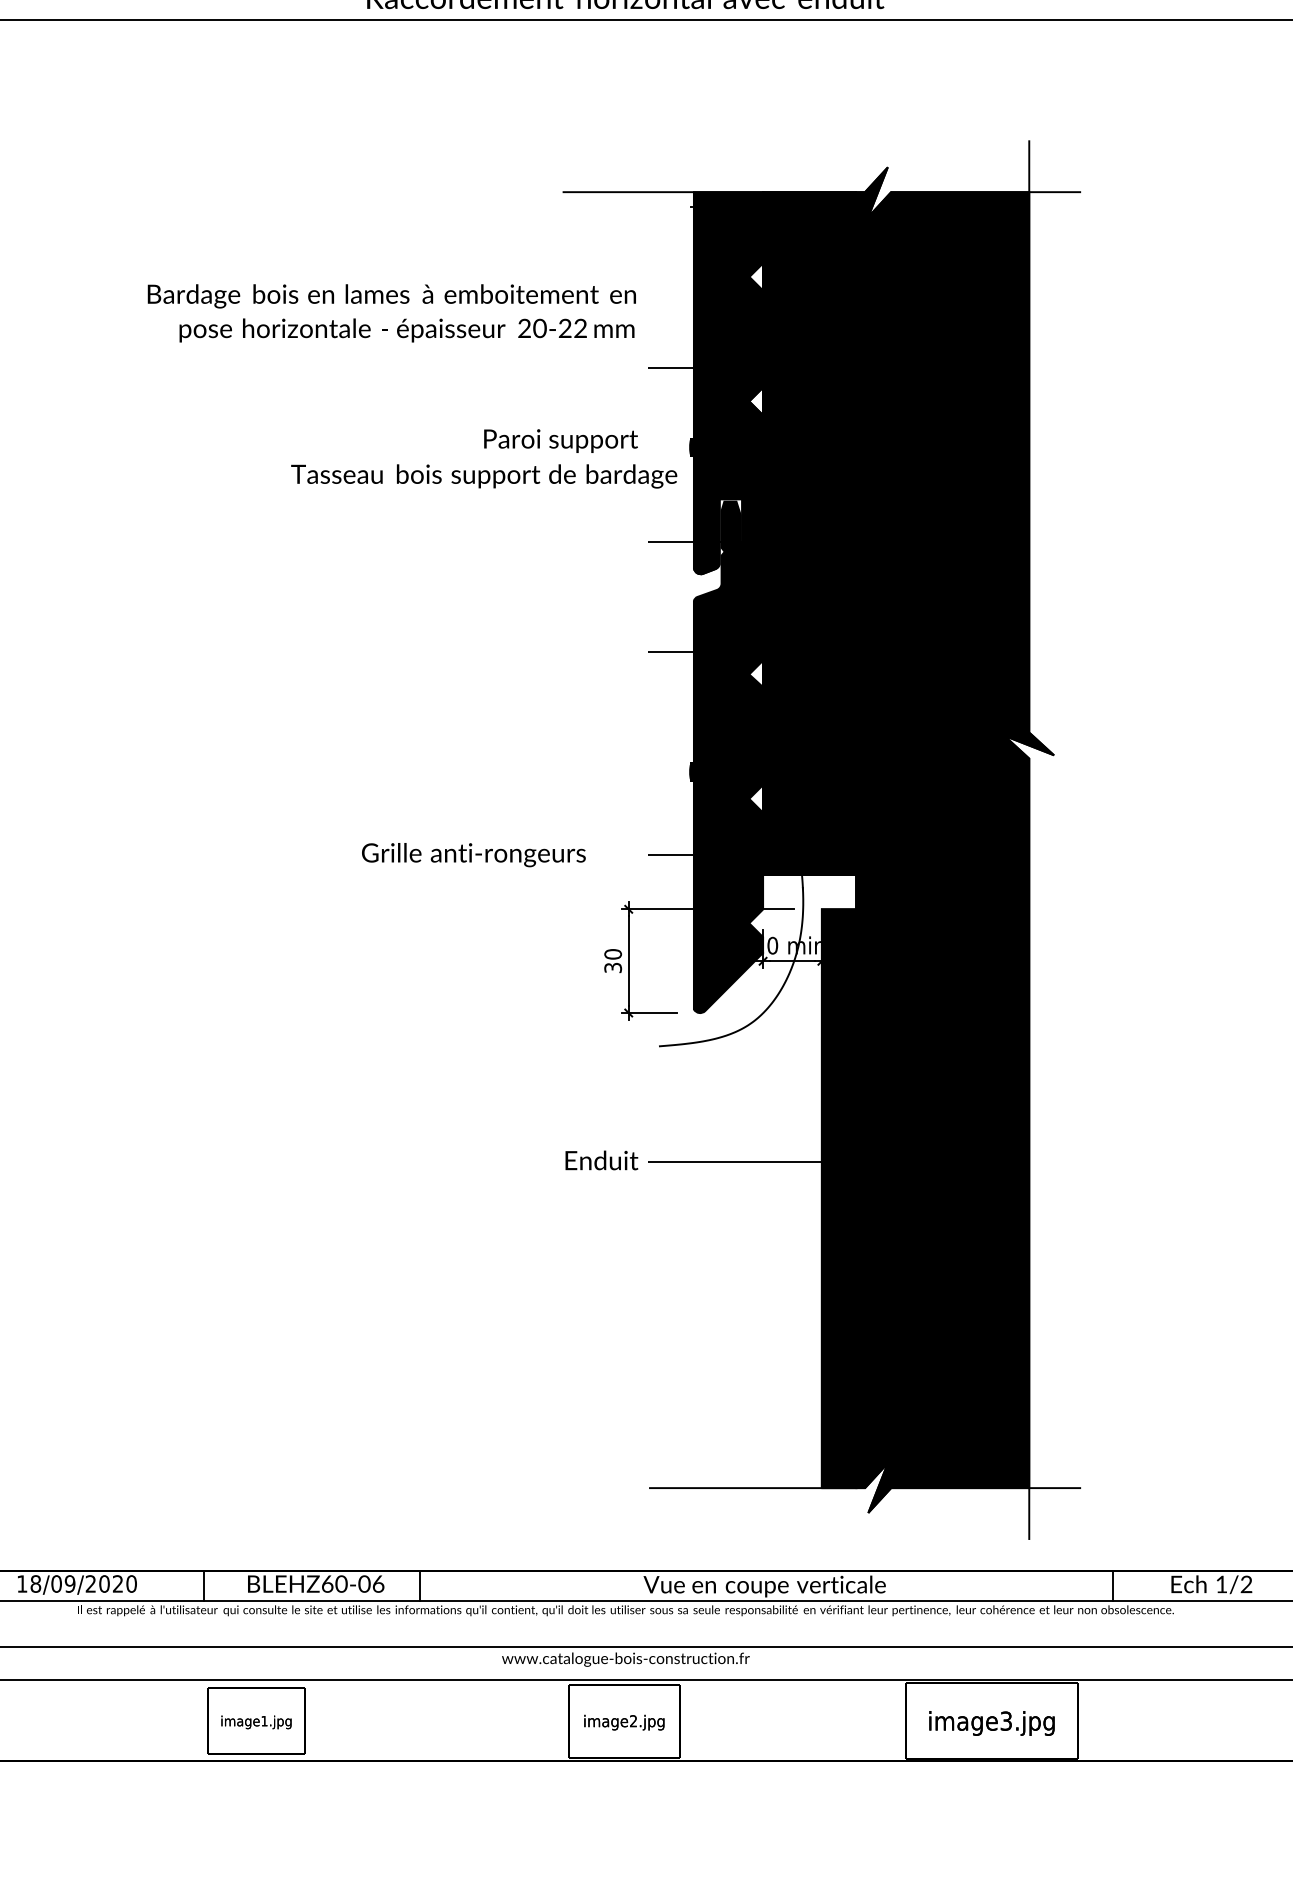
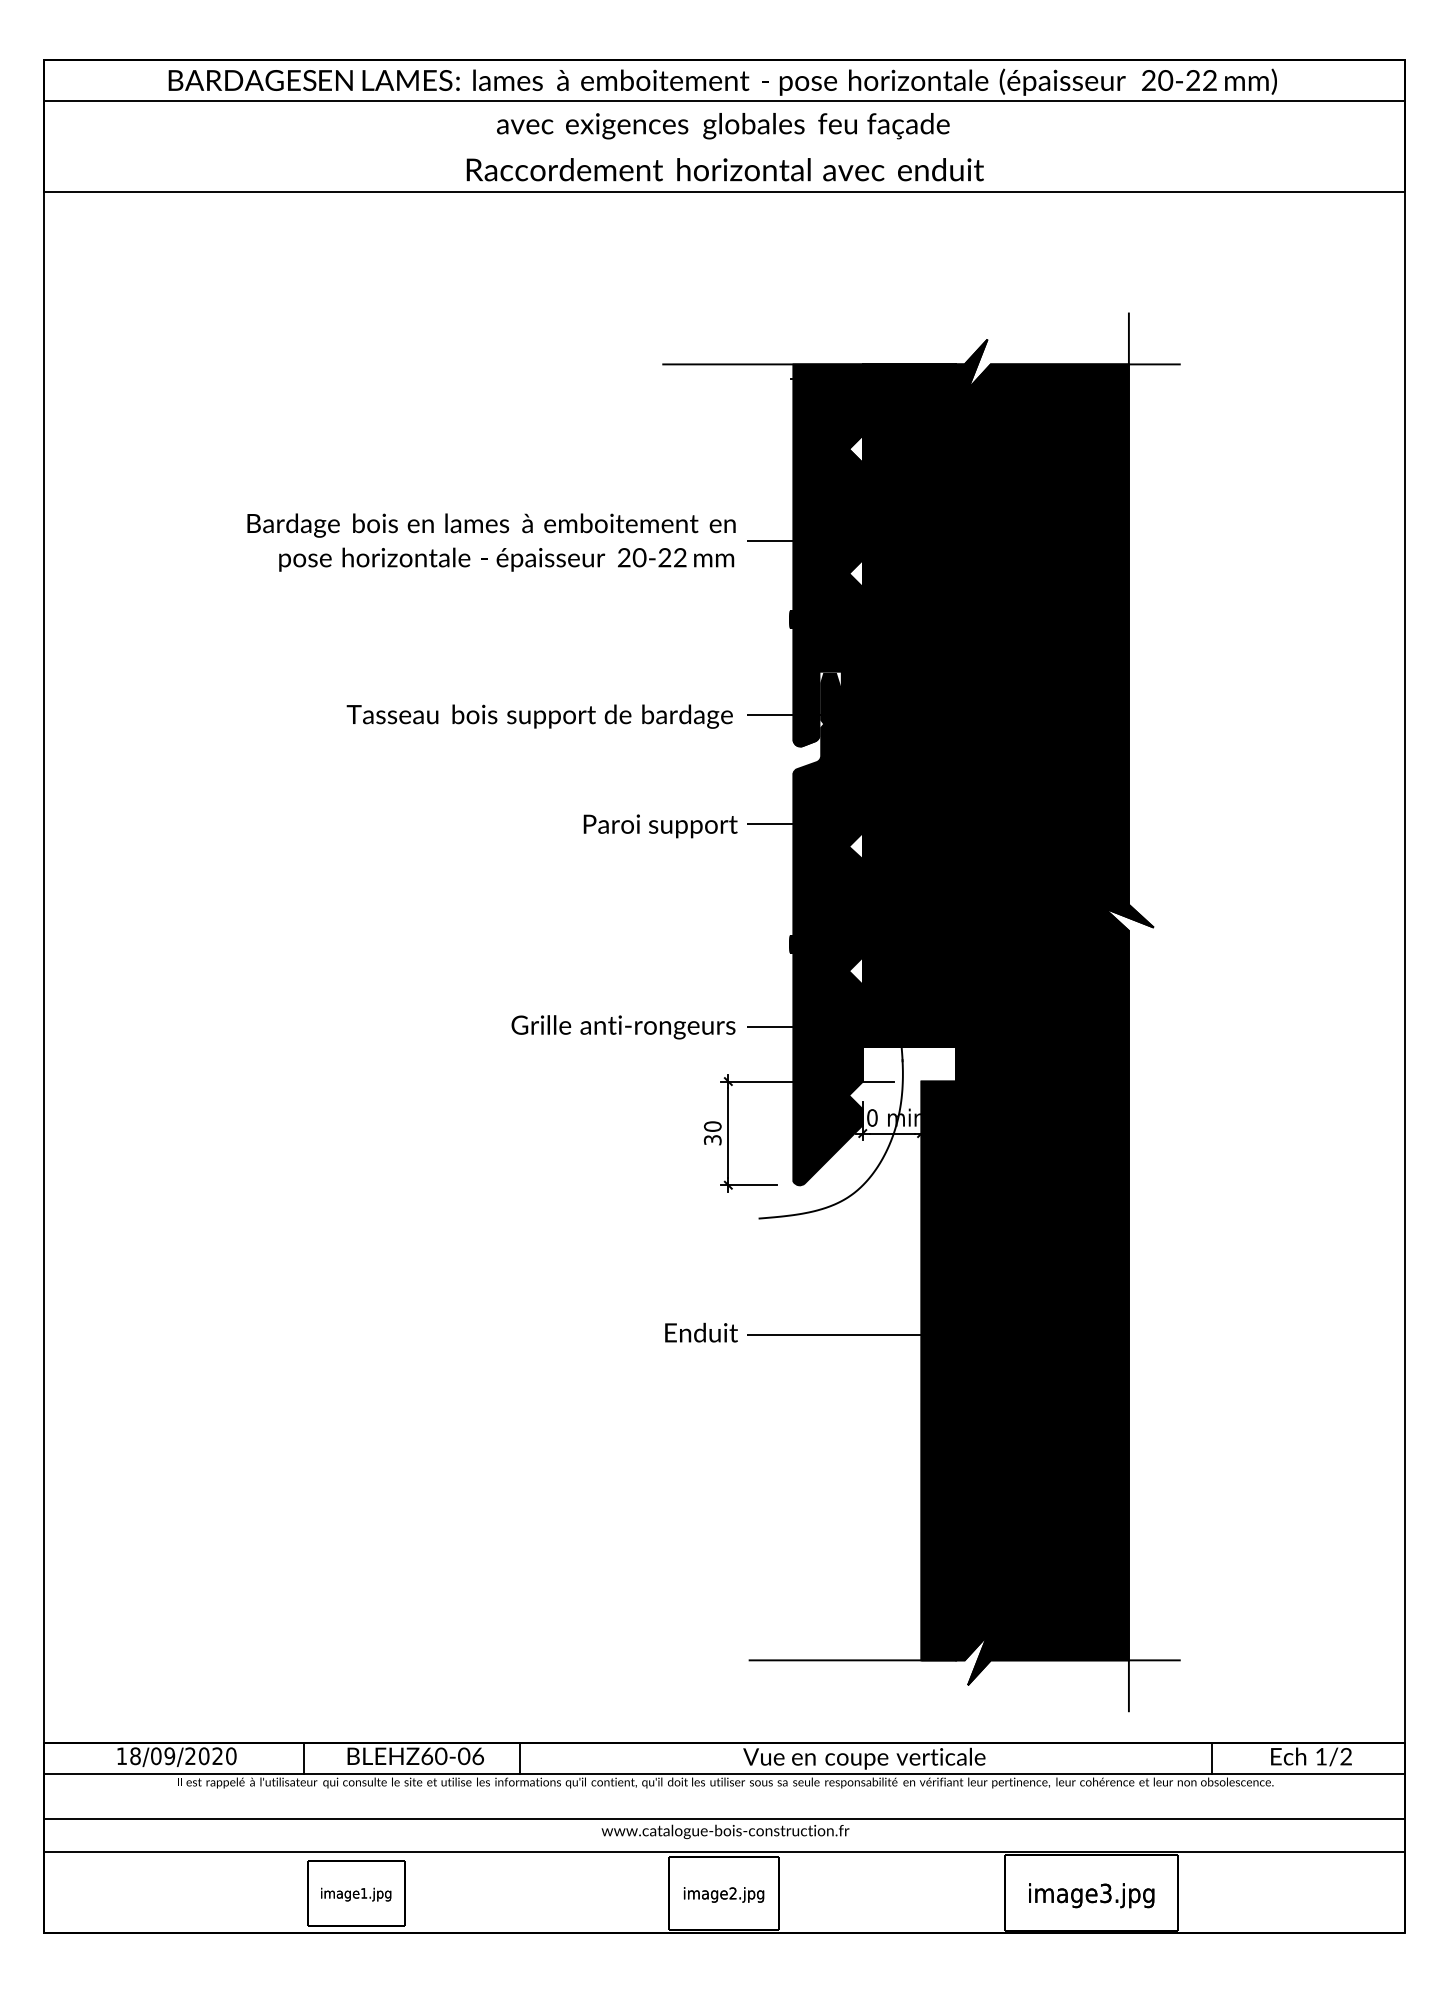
text: (391, 313) -> (491, 542), moved
text: (560, 441) -> (660, 826), moved
text: (483, 476) -> (539, 716), moved
text: (473, 855) -> (623, 1027), moved

